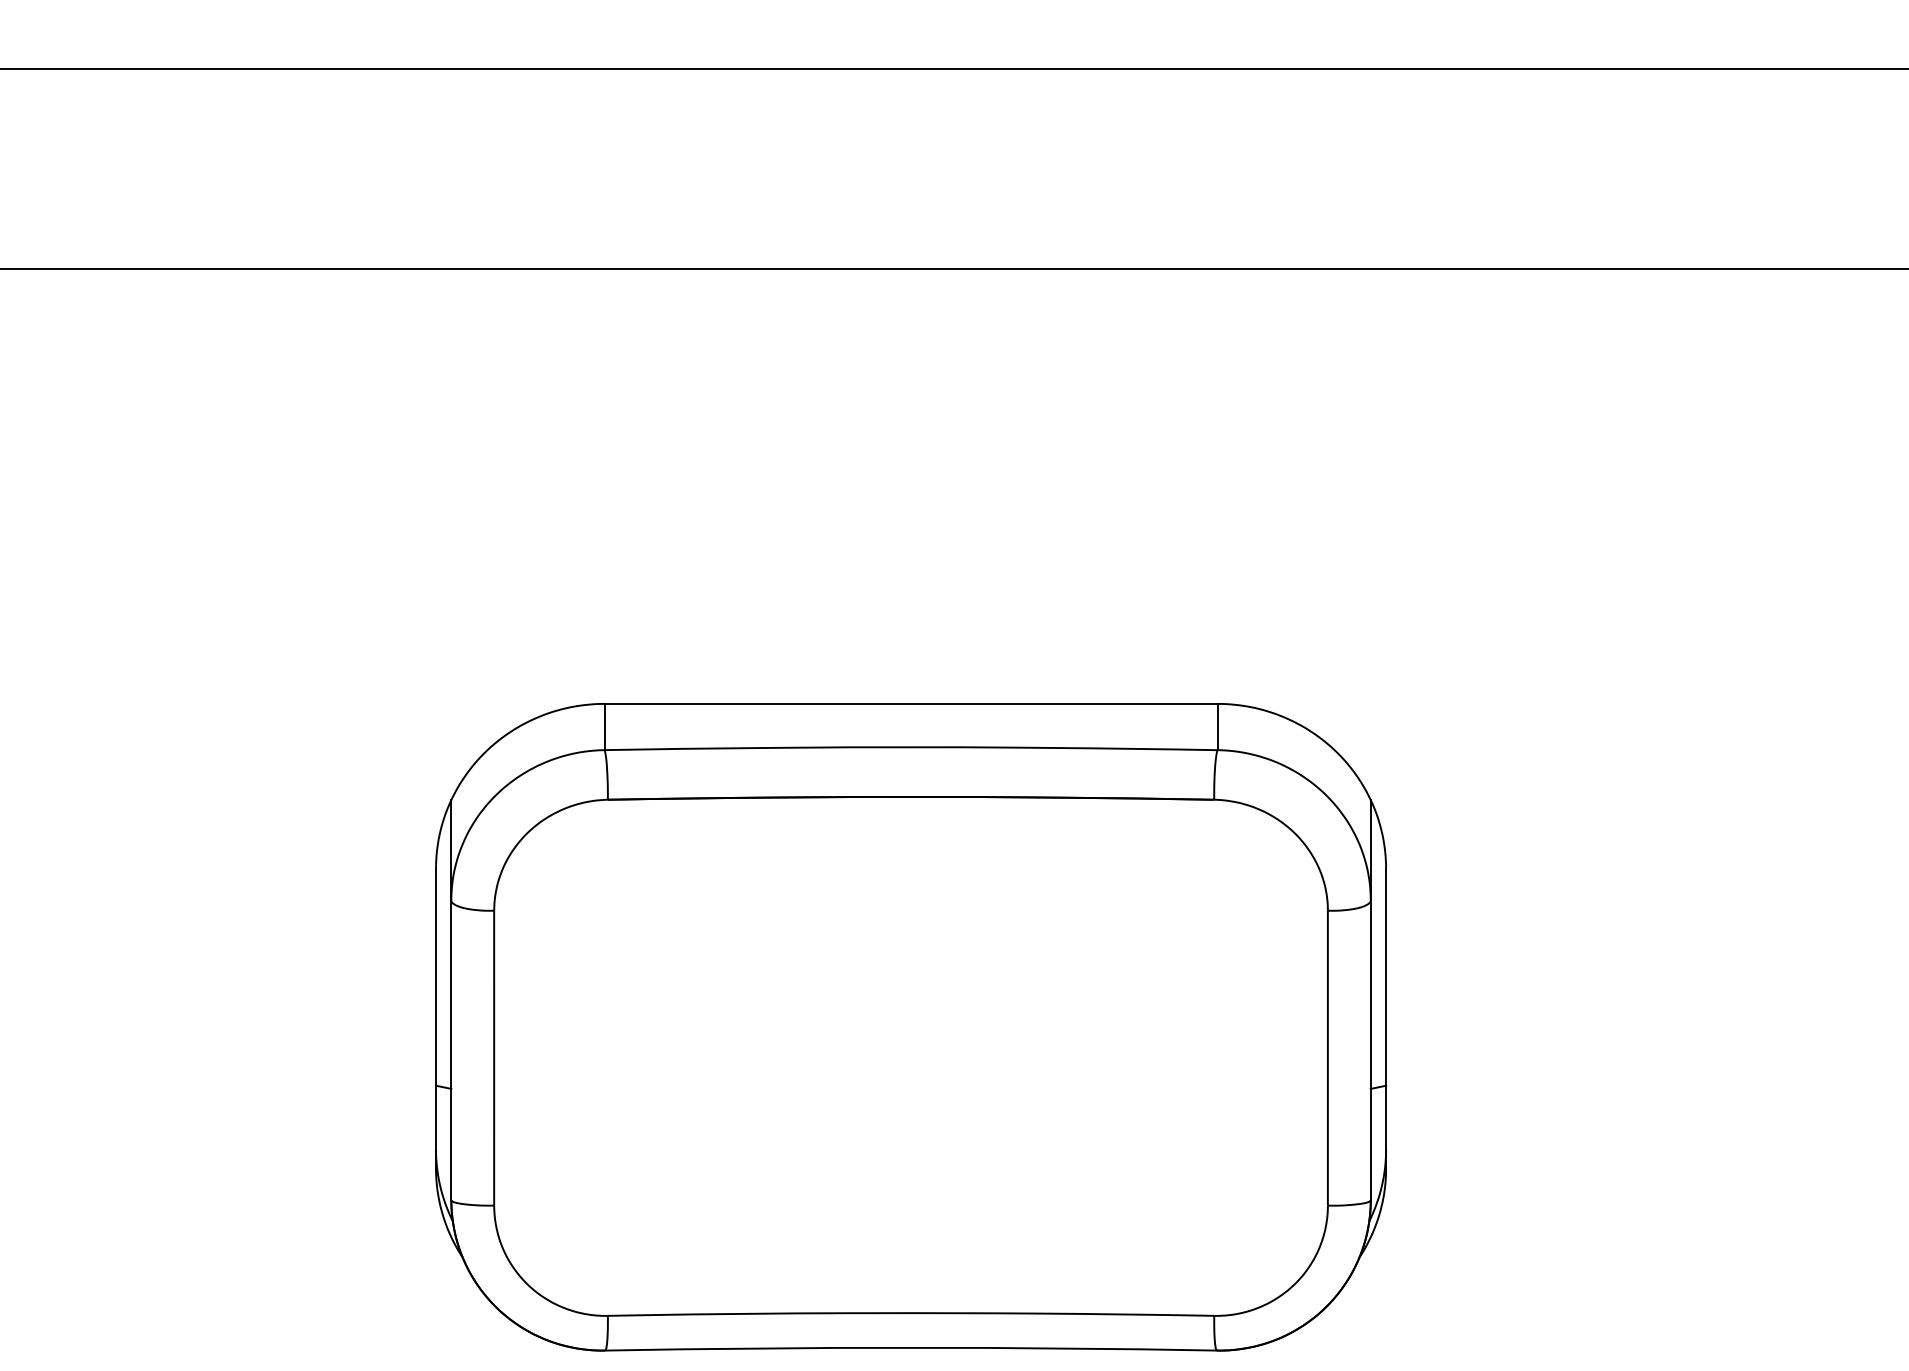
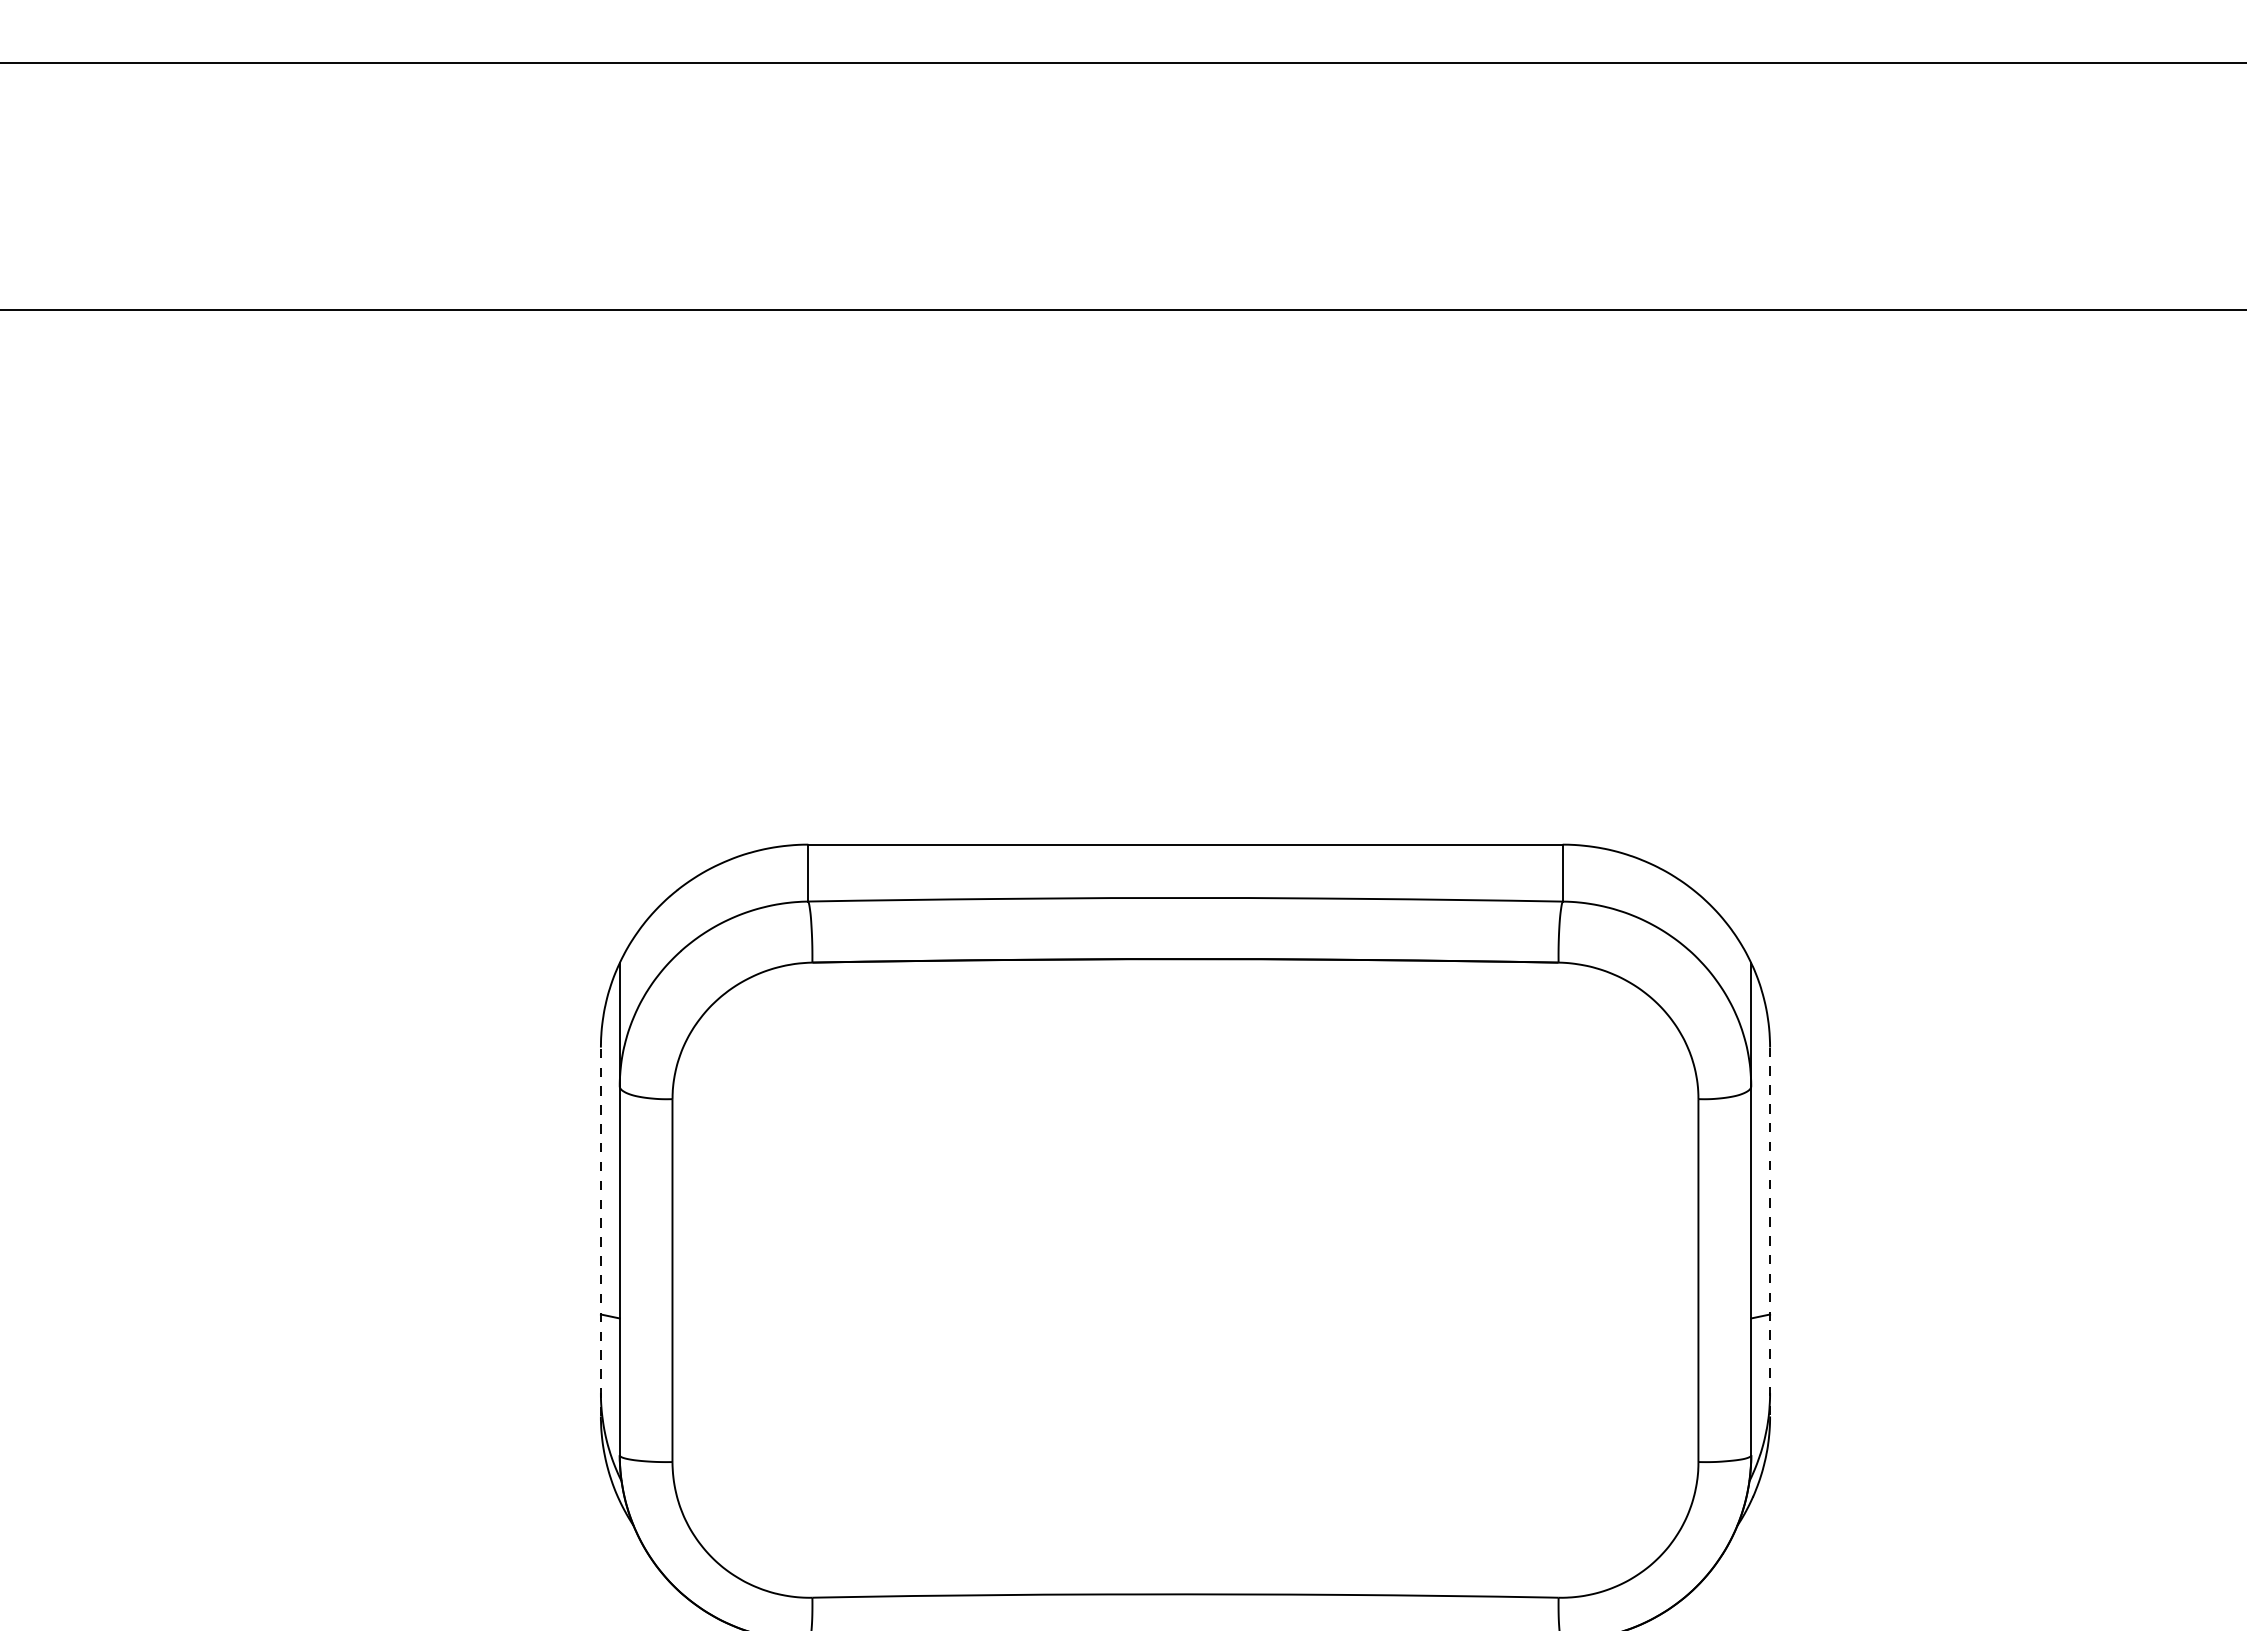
line: (436, 1018) -> (601, 1231), solid -> dashed
line: (1386, 1018) -> (1770, 1231), solid -> dashed

